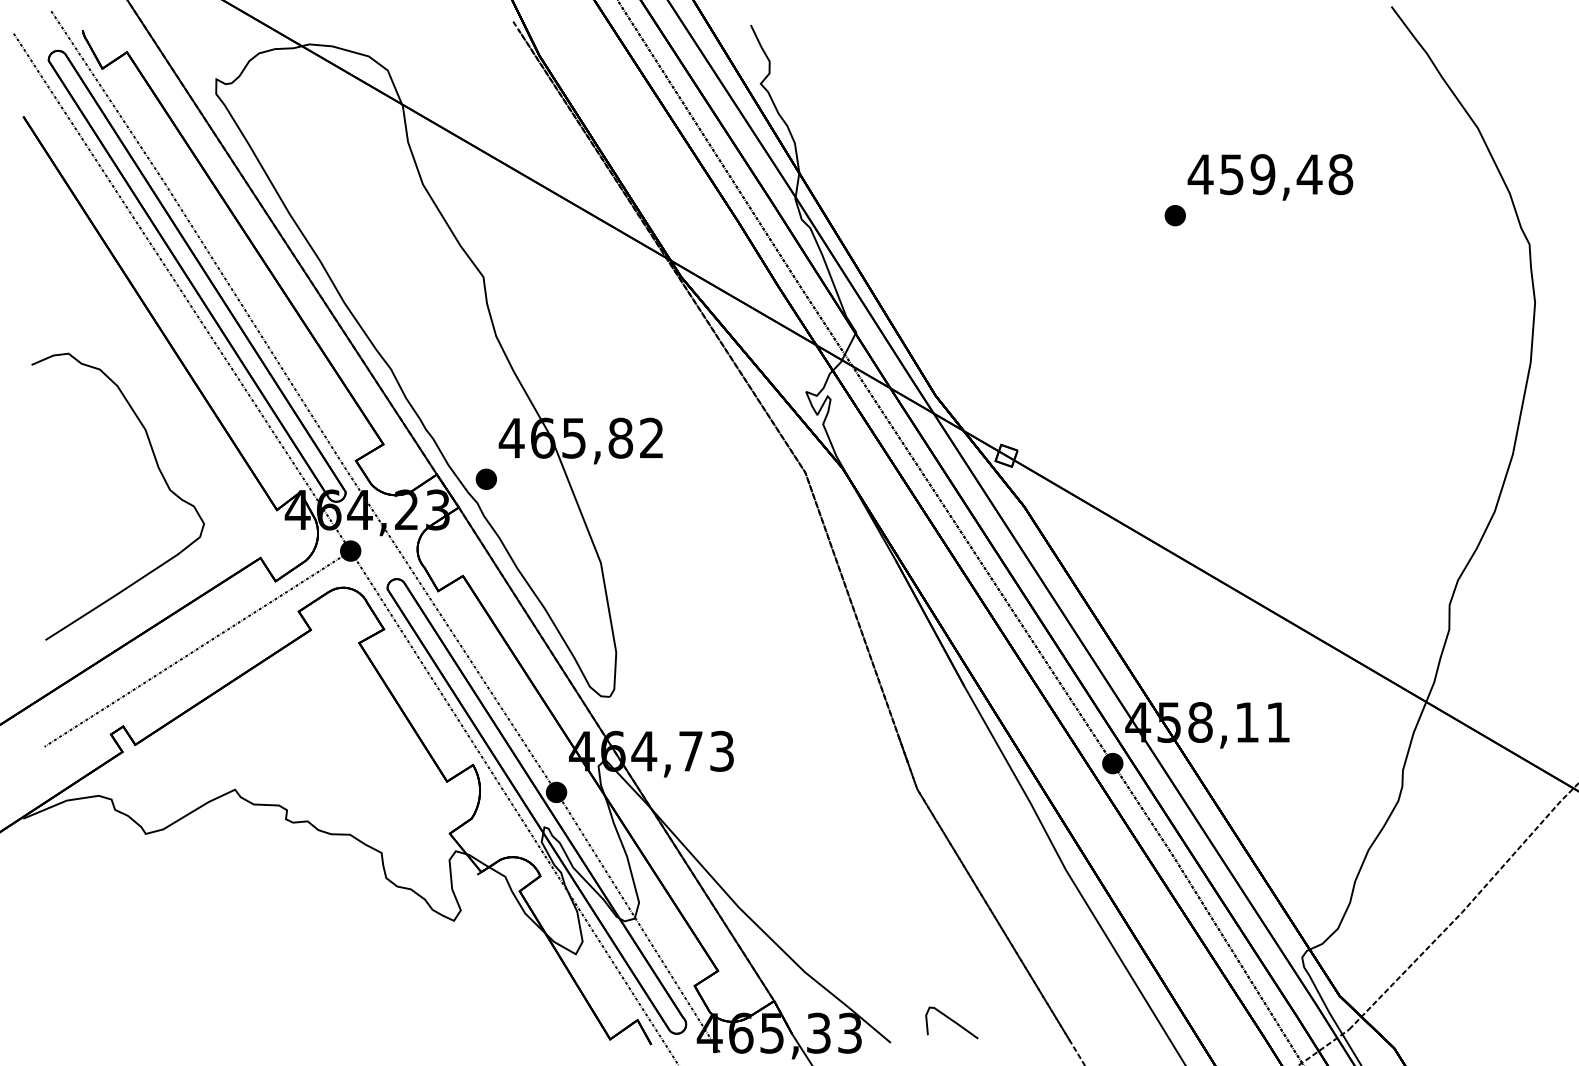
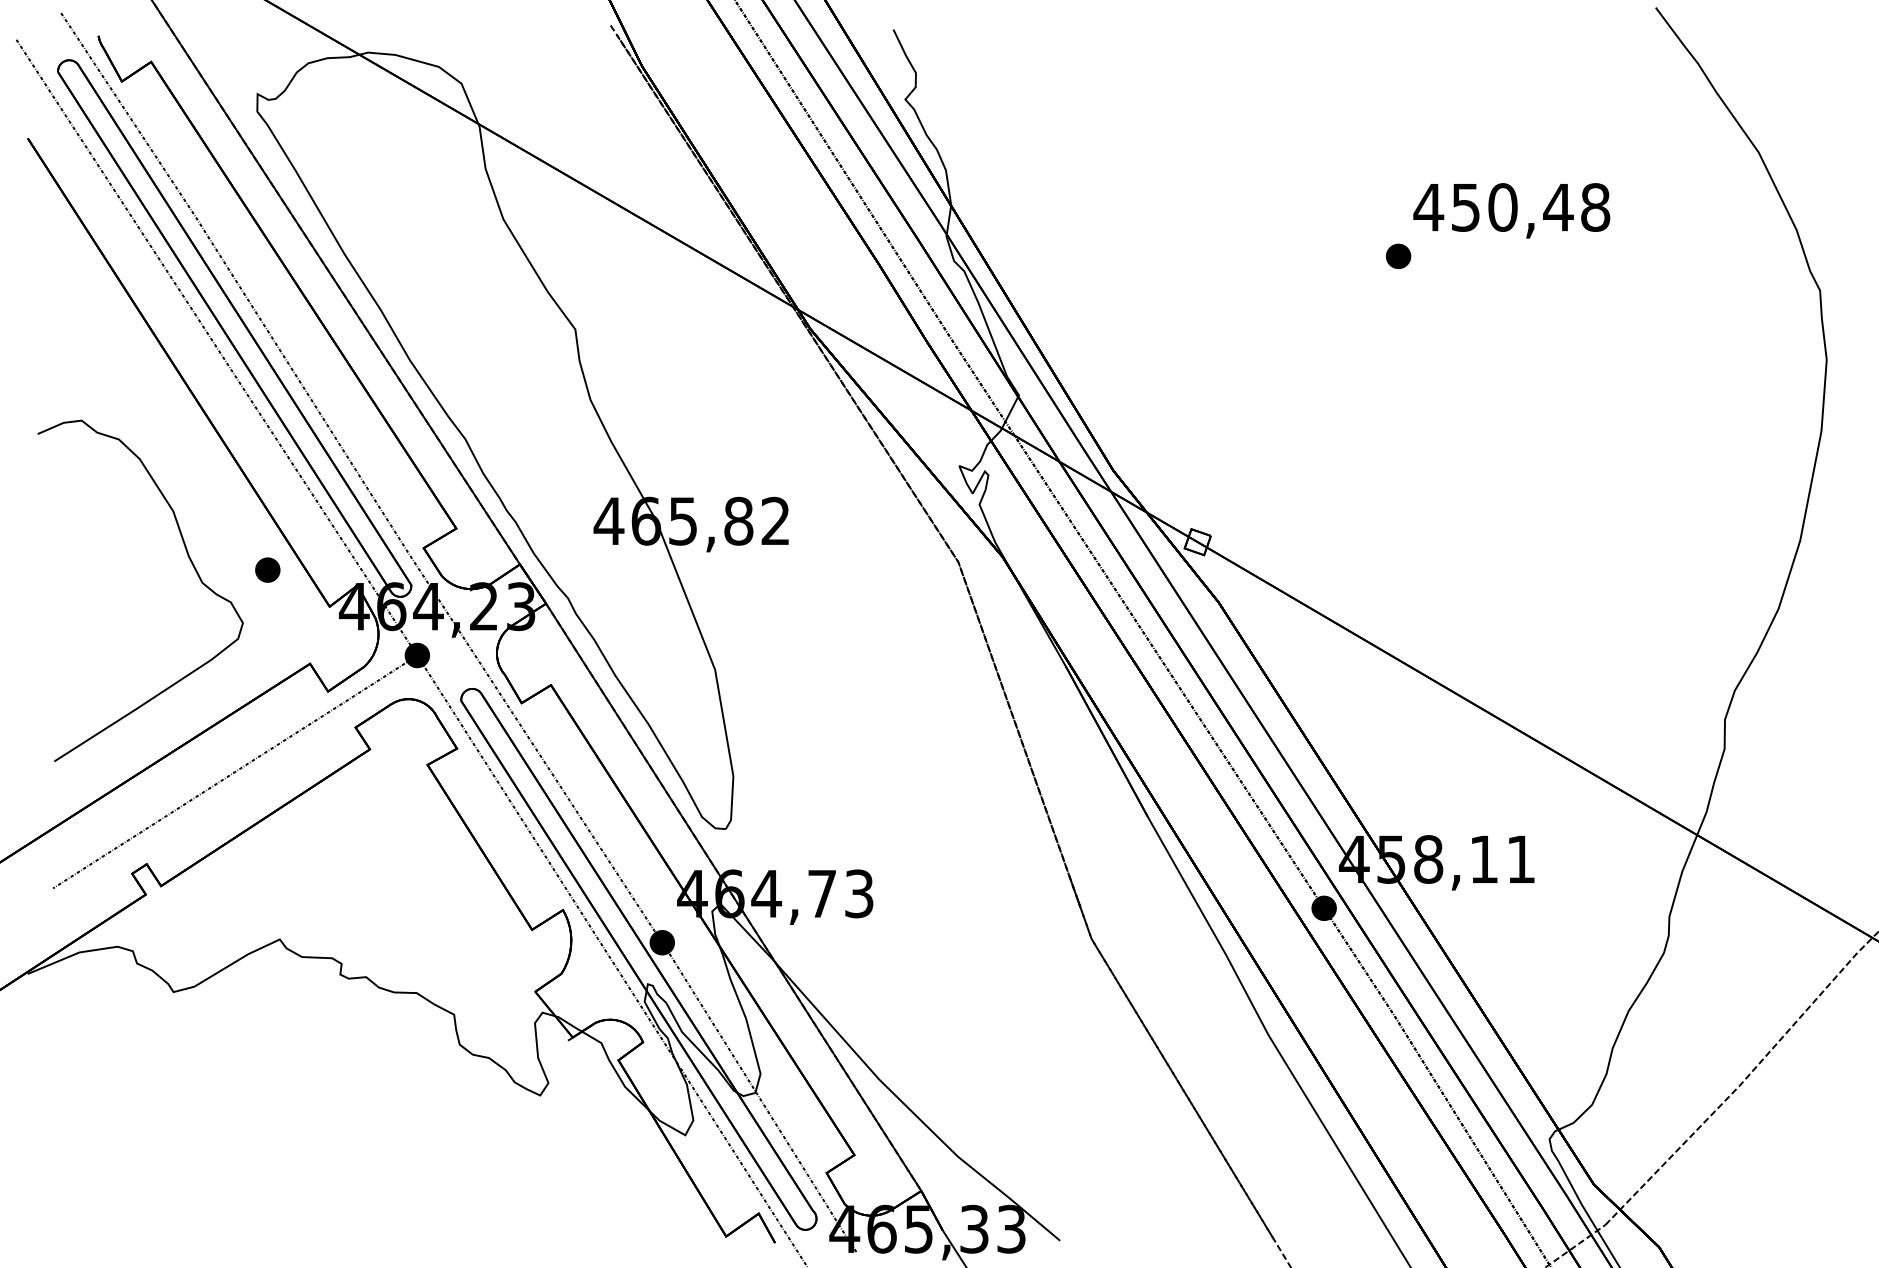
text: (1262, 174) -> (1502, 207), 459,48 -> 450,48
part: (486, 478) -> (267, 569), moved
curve: (952, 1021) -> (1133, 1215), removed

